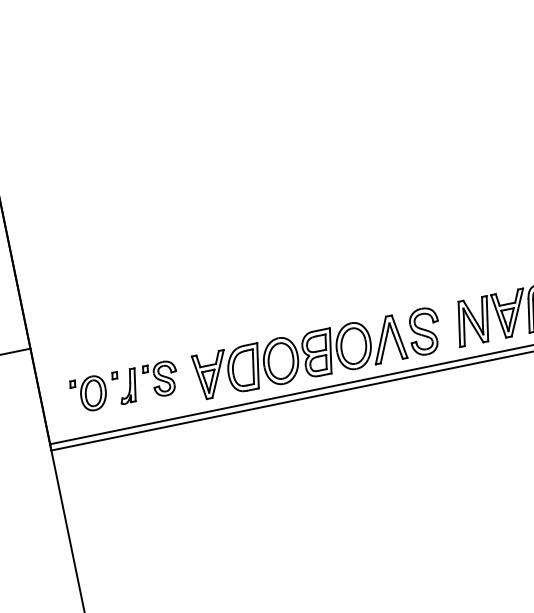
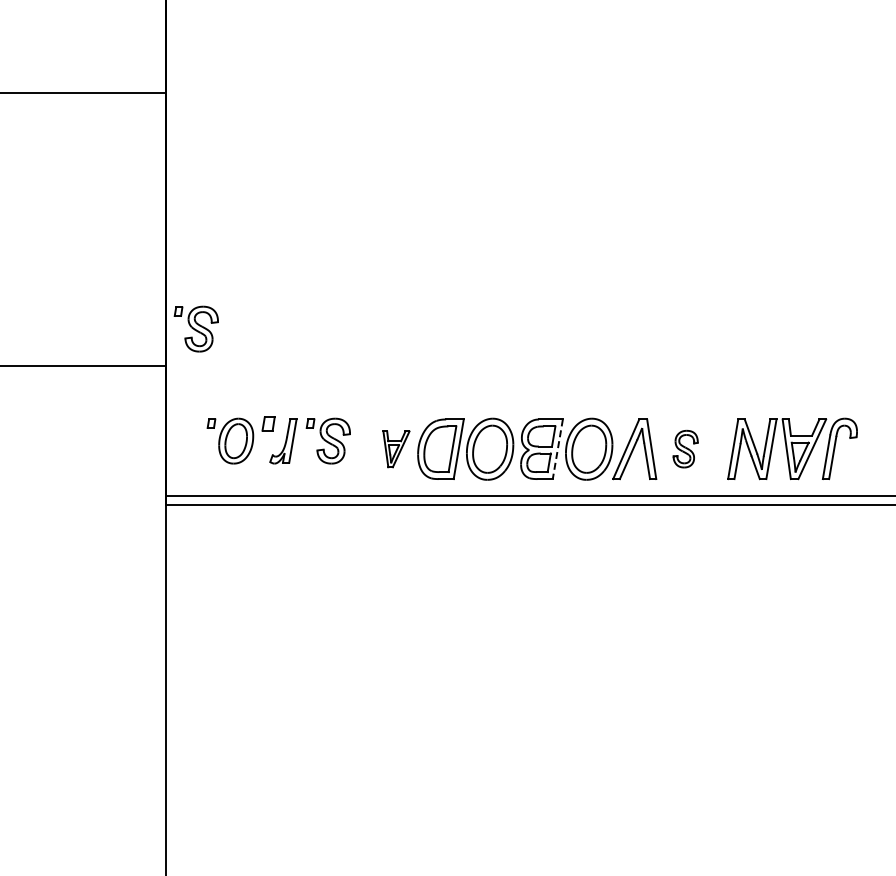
part: (46, 316) -> (195, 328), added
part: (424, 331) -> (685, 448), size x0.6
line: (330, 351) -> (557, 449), solid -> dashed
part: (114, 375) -> (268, 423), size x1.6
part: (212, 375) -> (396, 449), size x0.6

